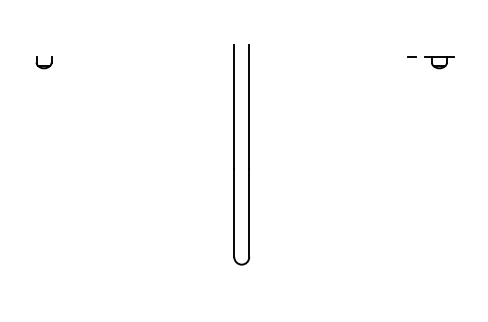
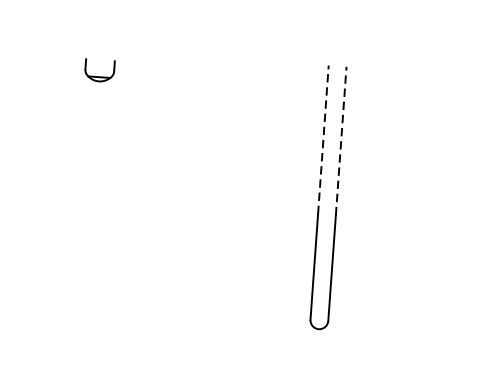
part: (43, 62) -> (99, 70), size x1.6
line: (234, 106) -> (323, 139), solid -> dashed
line: (249, 106) -> (341, 140), solid -> dashed

